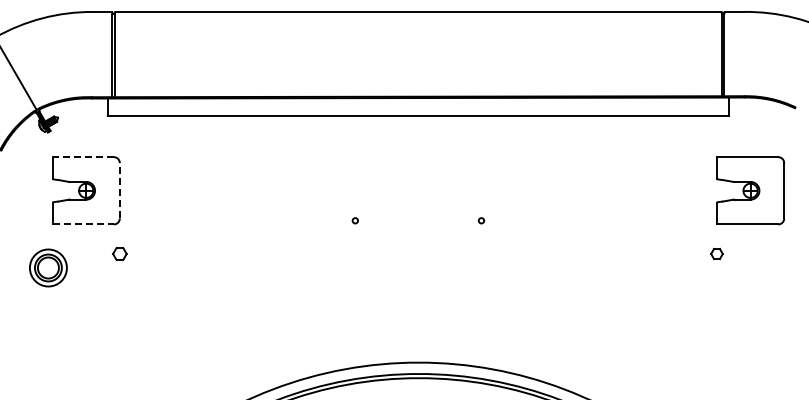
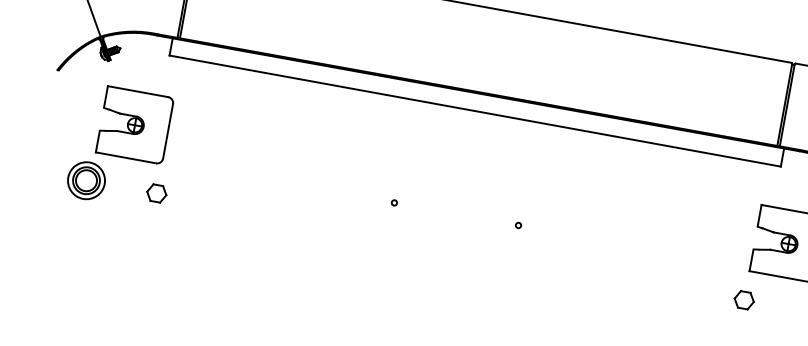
line: (83, 157) -> (138, 92), dashed -> solid
line: (119, 190) -> (167, 130), dashed -> solid
line: (83, 224) -> (126, 157), dashed -> solid
part: (119, 253) -> (156, 192), size x1.43
part: (716, 253) -> (743, 299), size x1.67
part: (48, 267) -> (86, 180), moved

